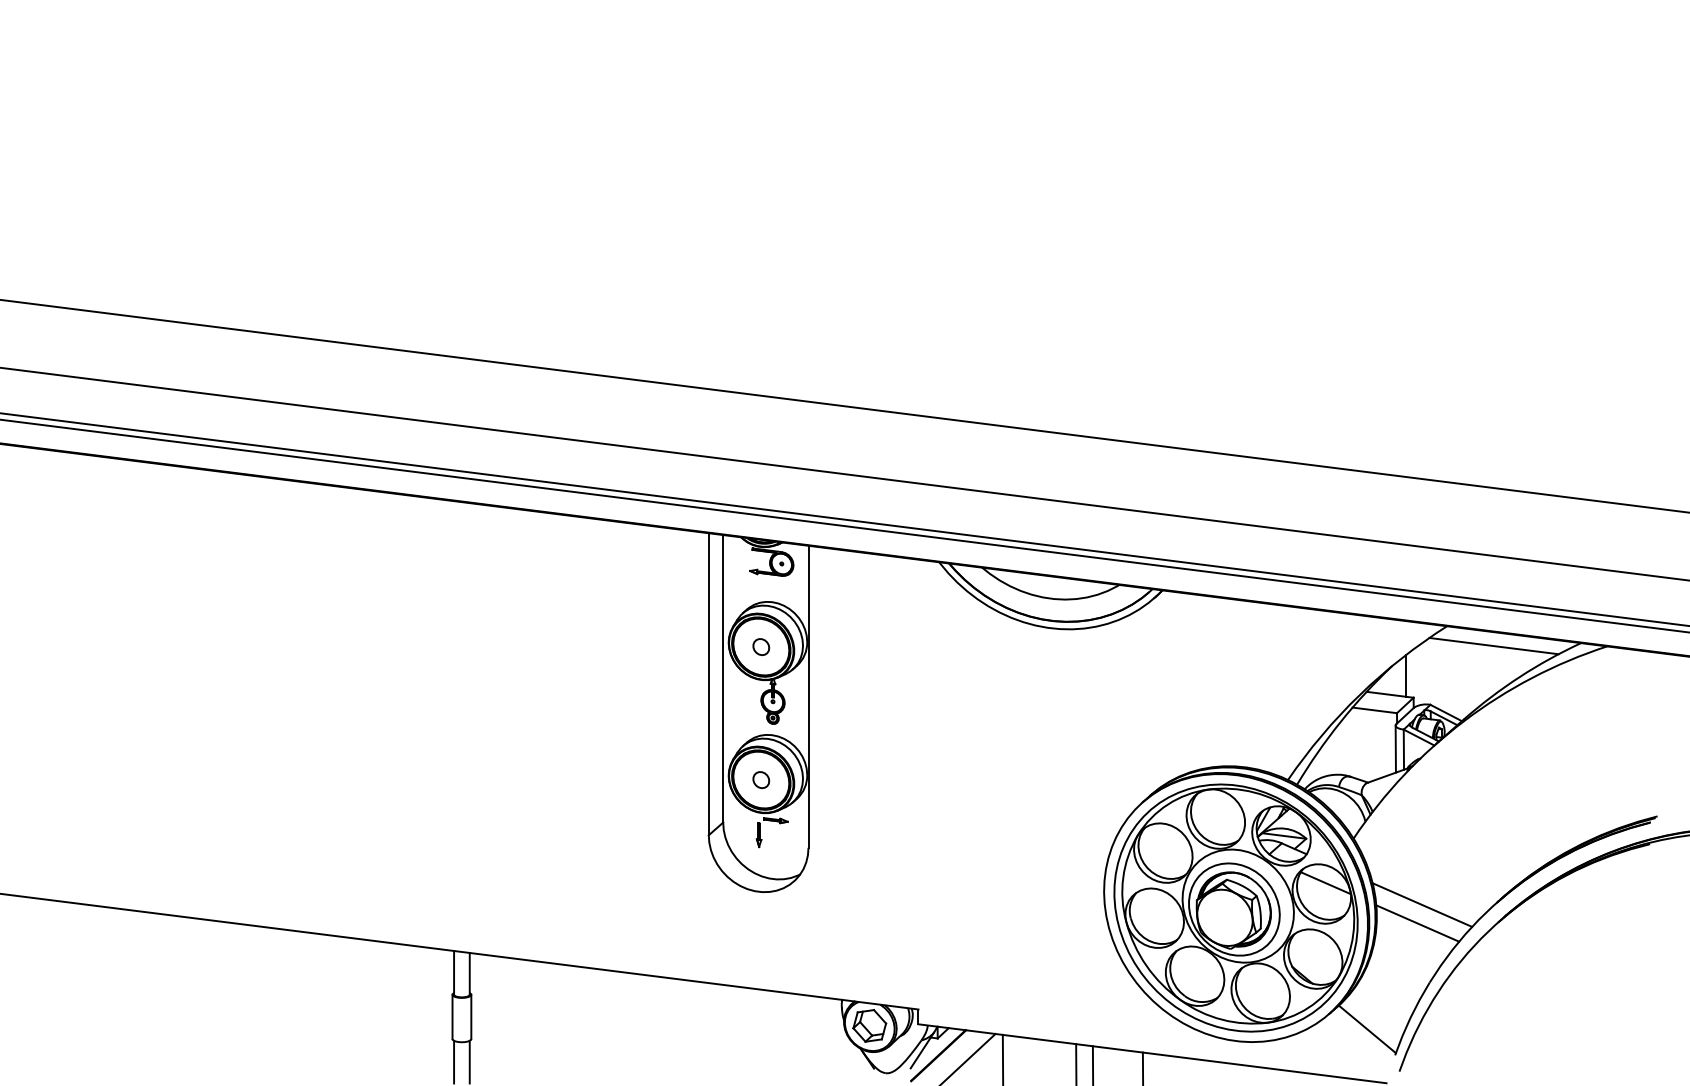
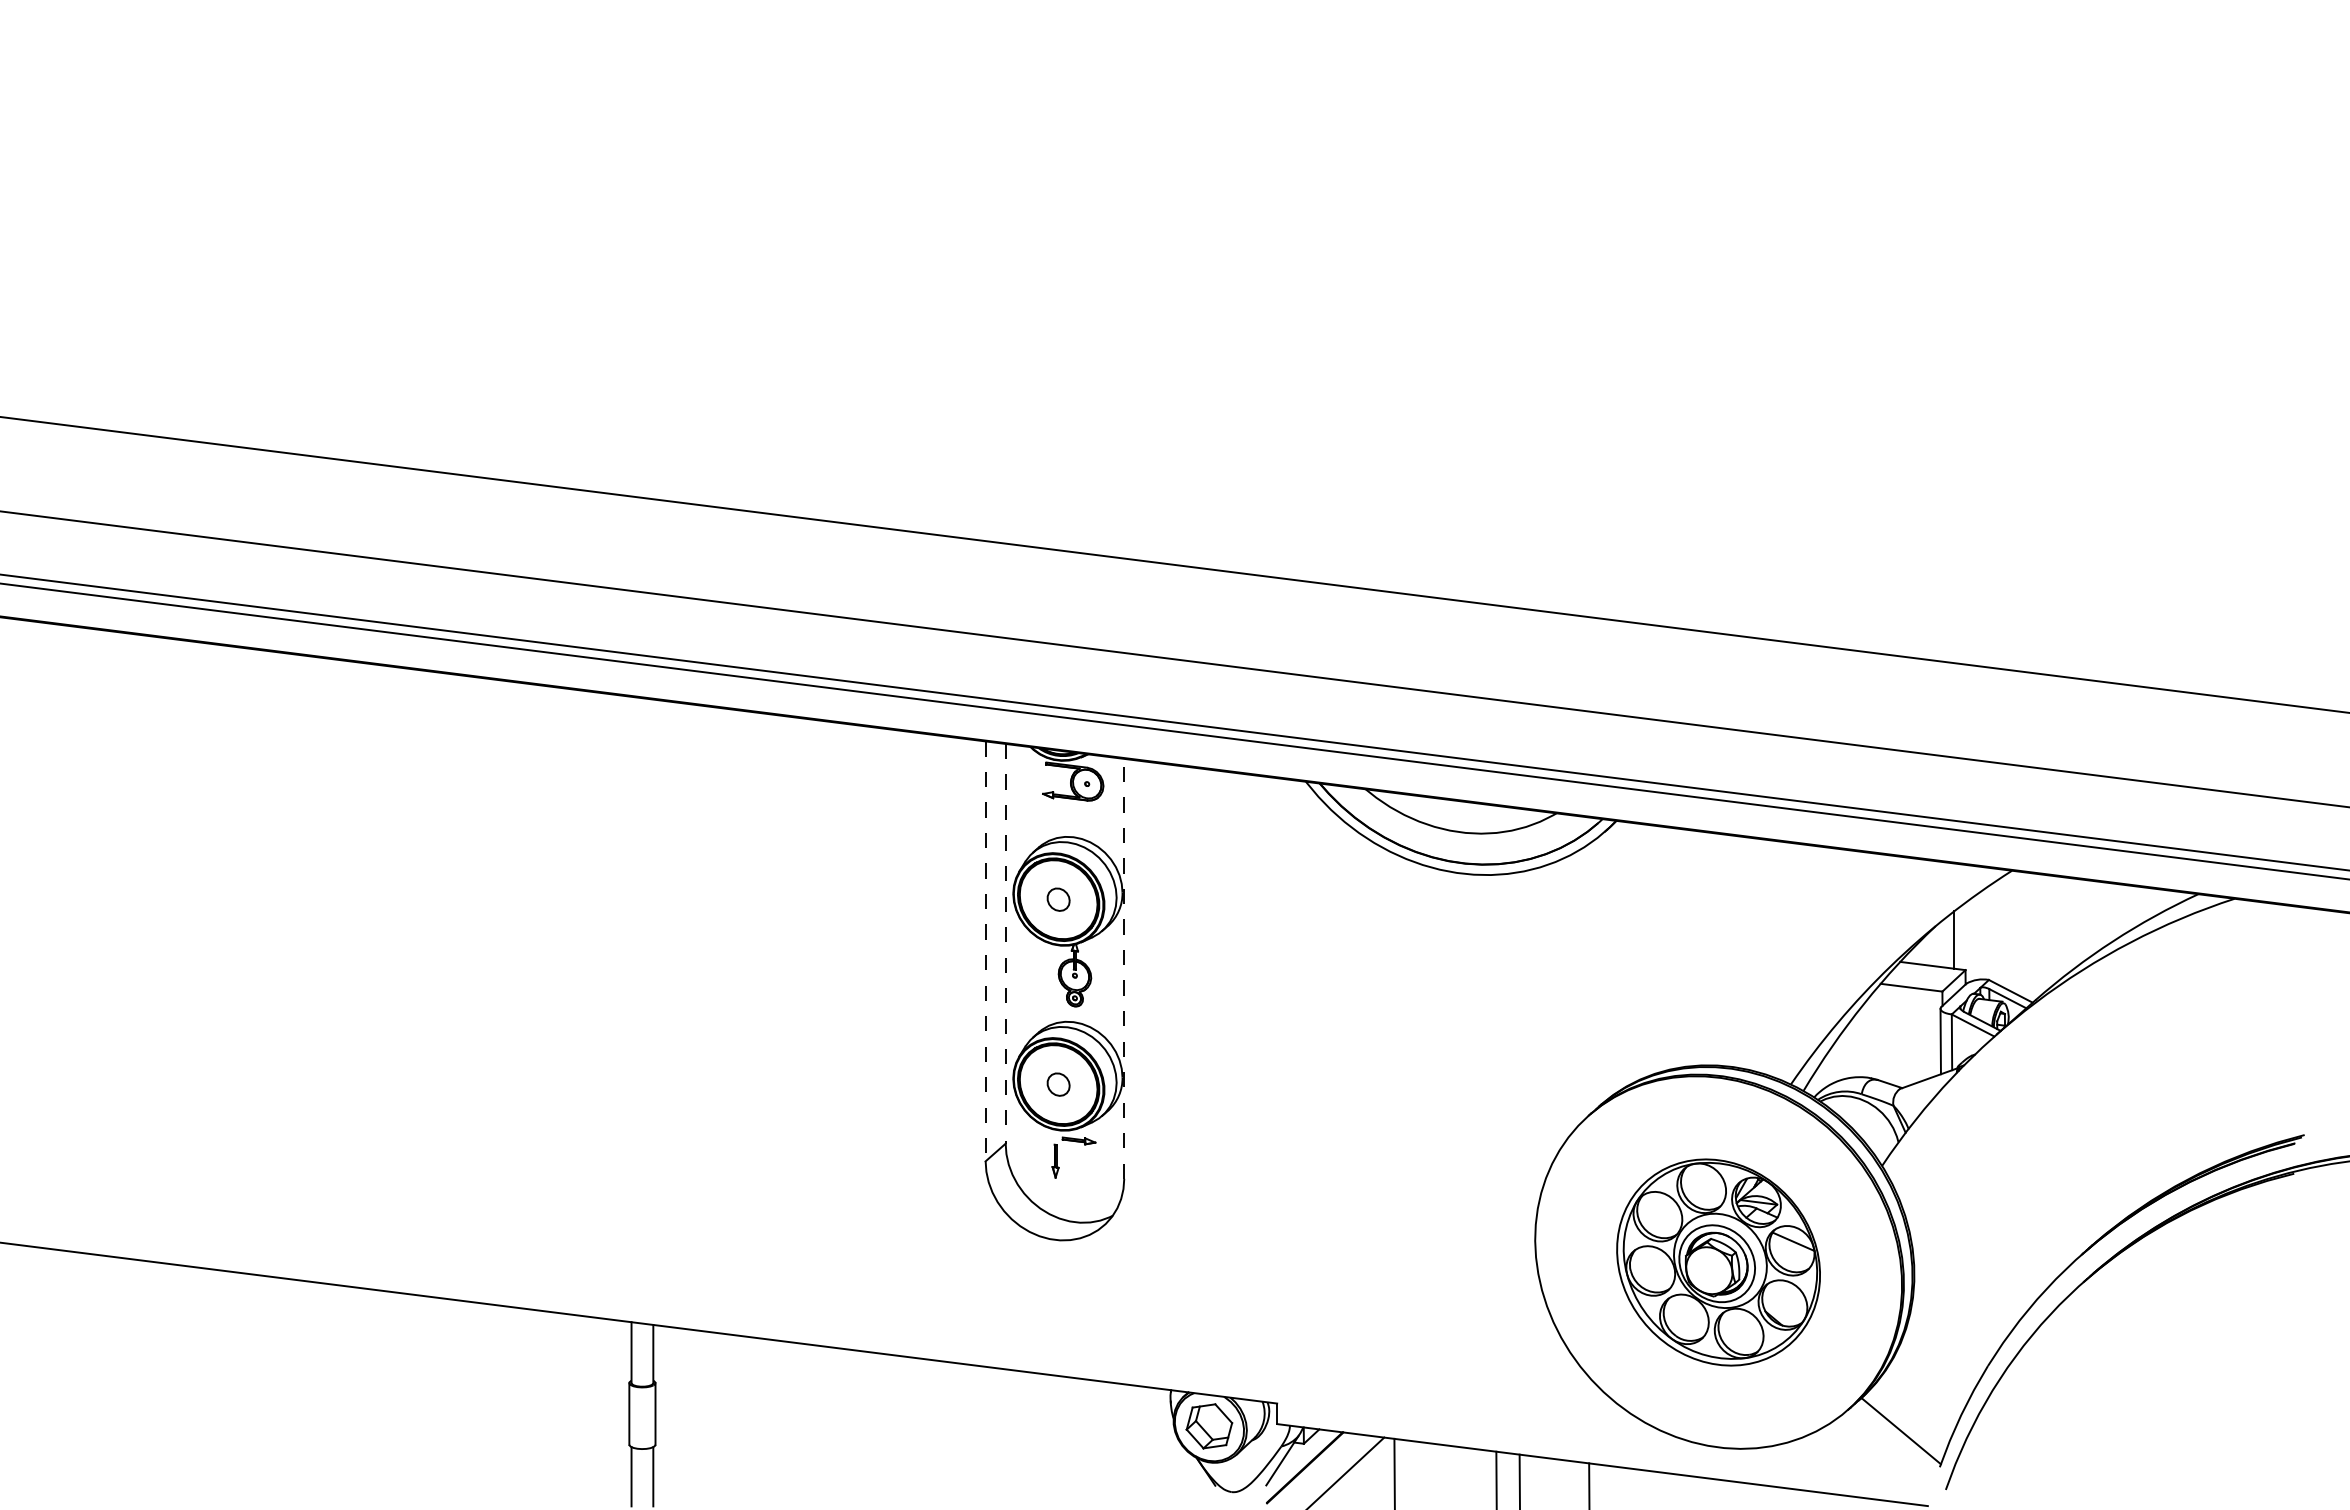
line: (1494, 646) -> (2077, 898), removed
line: (723, 678) -> (1005, 943), solid -> dashed
line: (708, 684) -> (985, 951), solid -> dashed
line: (808, 696) -> (1124, 968), solid -> dashed
line: (1422, 905) -> (1977, 1258), removed
part: (1235, 908) -> (1718, 1262), size x0.6
line: (1417, 923) -> (1970, 1283), removed

